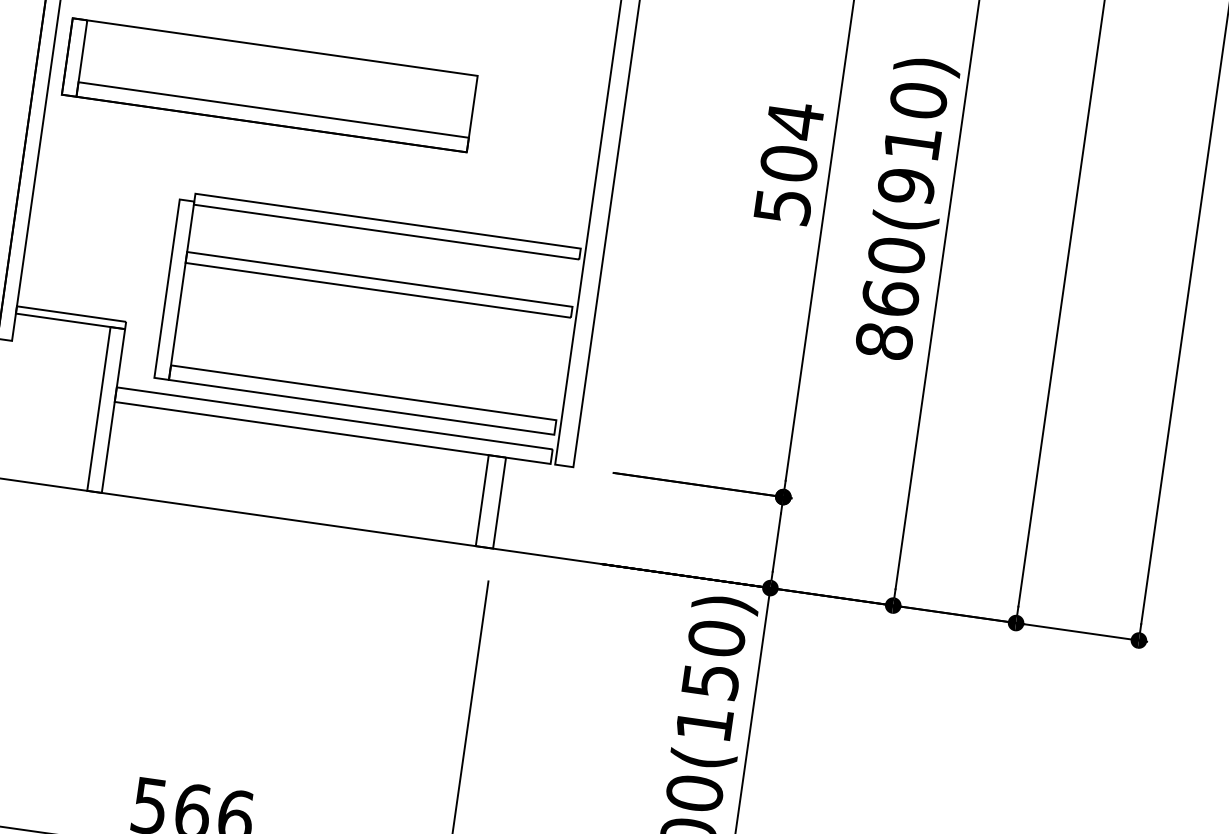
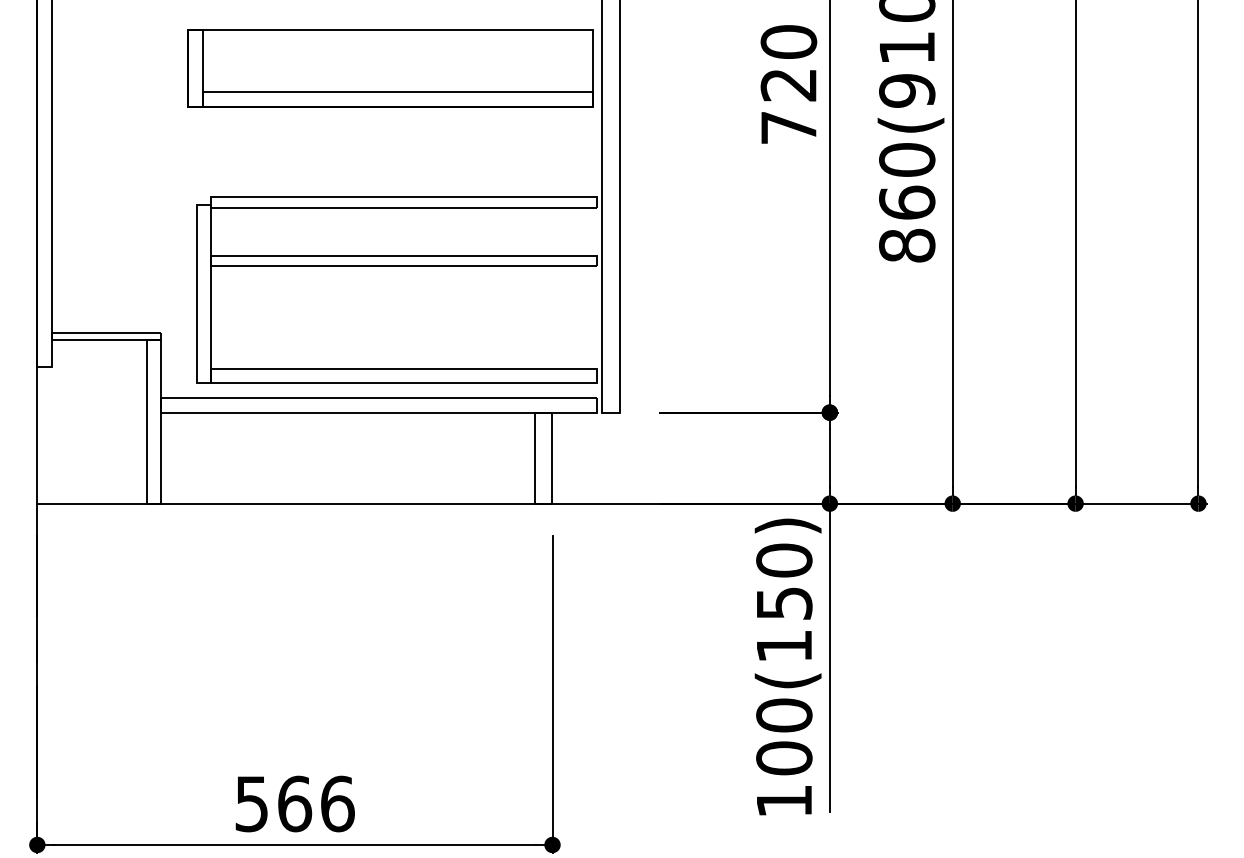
part: (269, 85) -> (390, 68), moved
text: (788, 162) -> (788, 83), 504 -> 720

